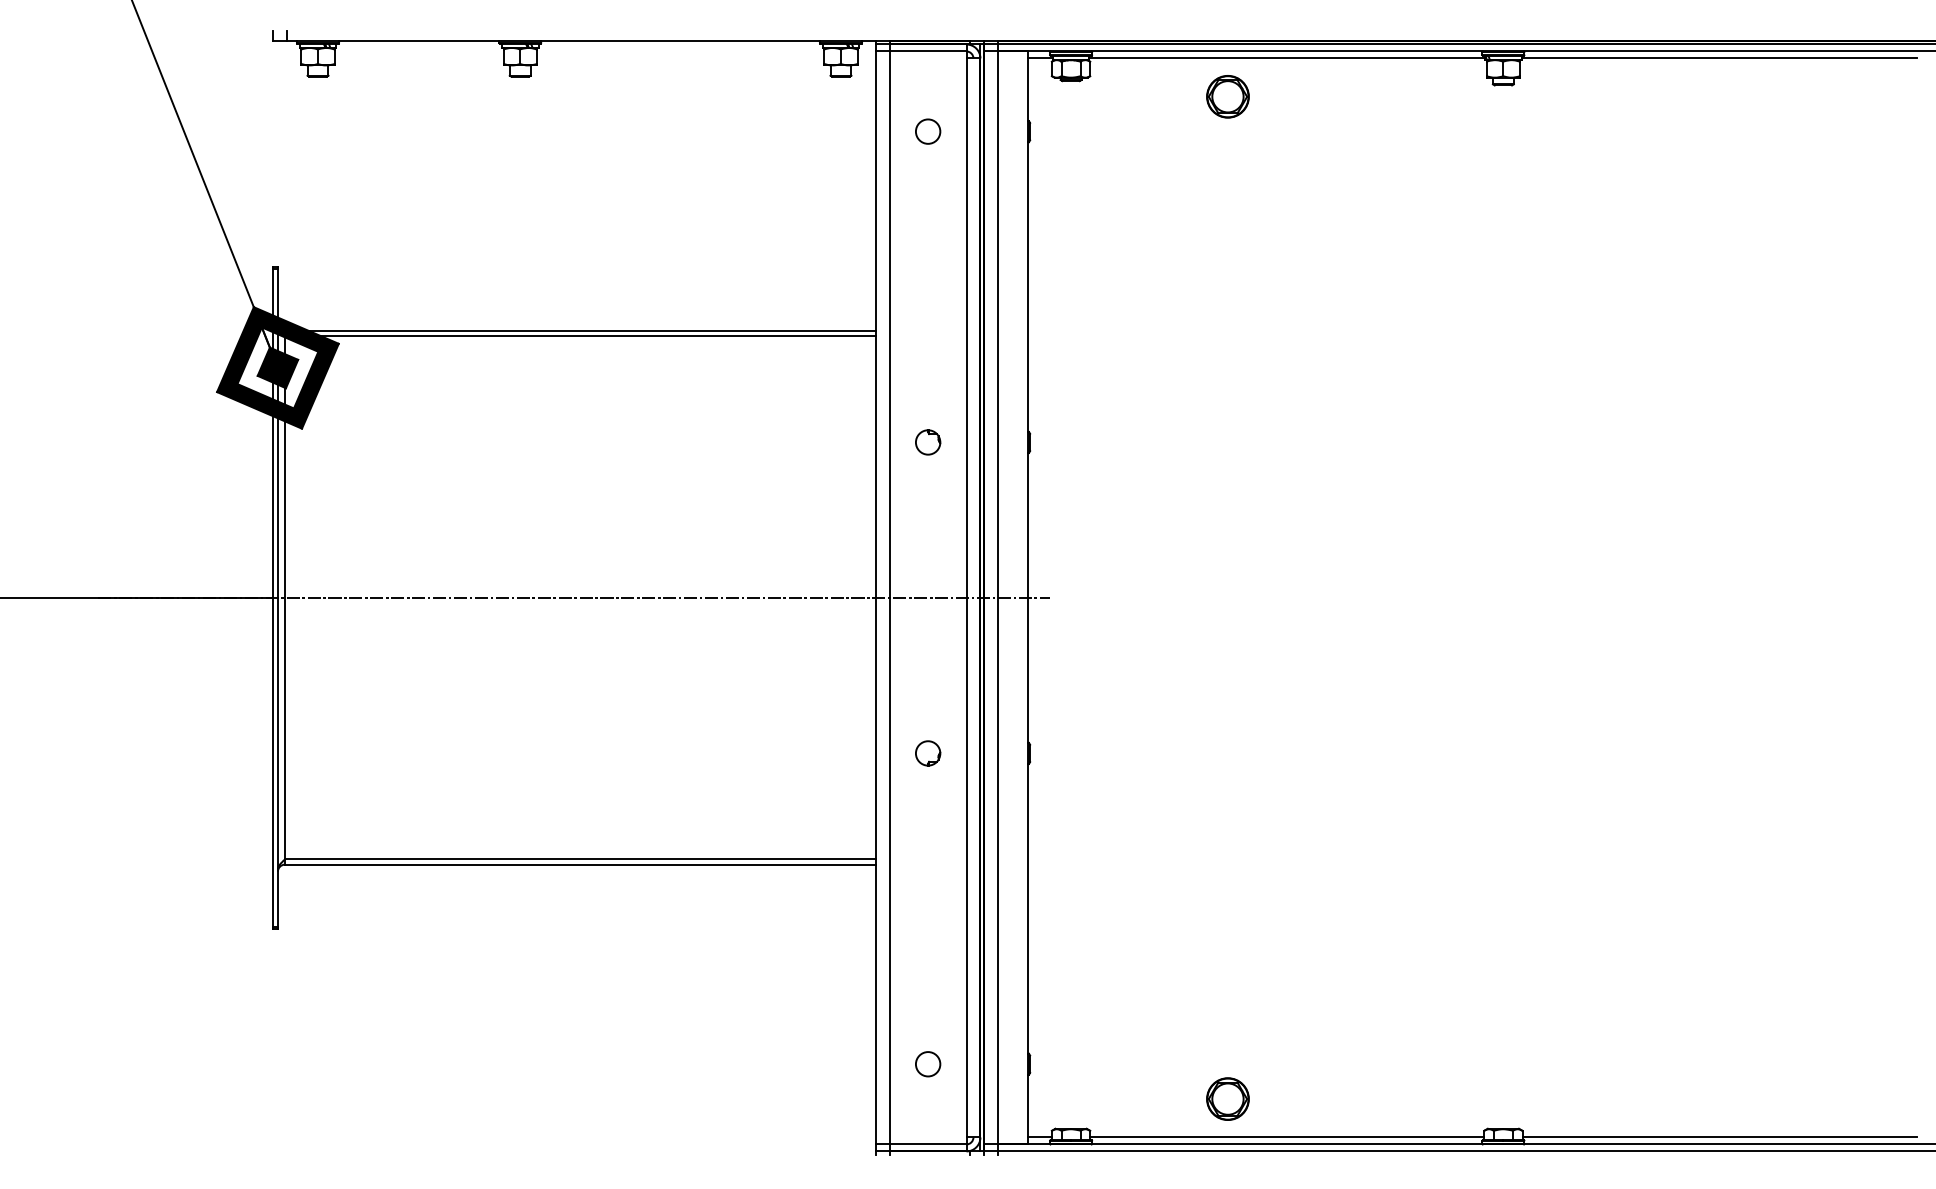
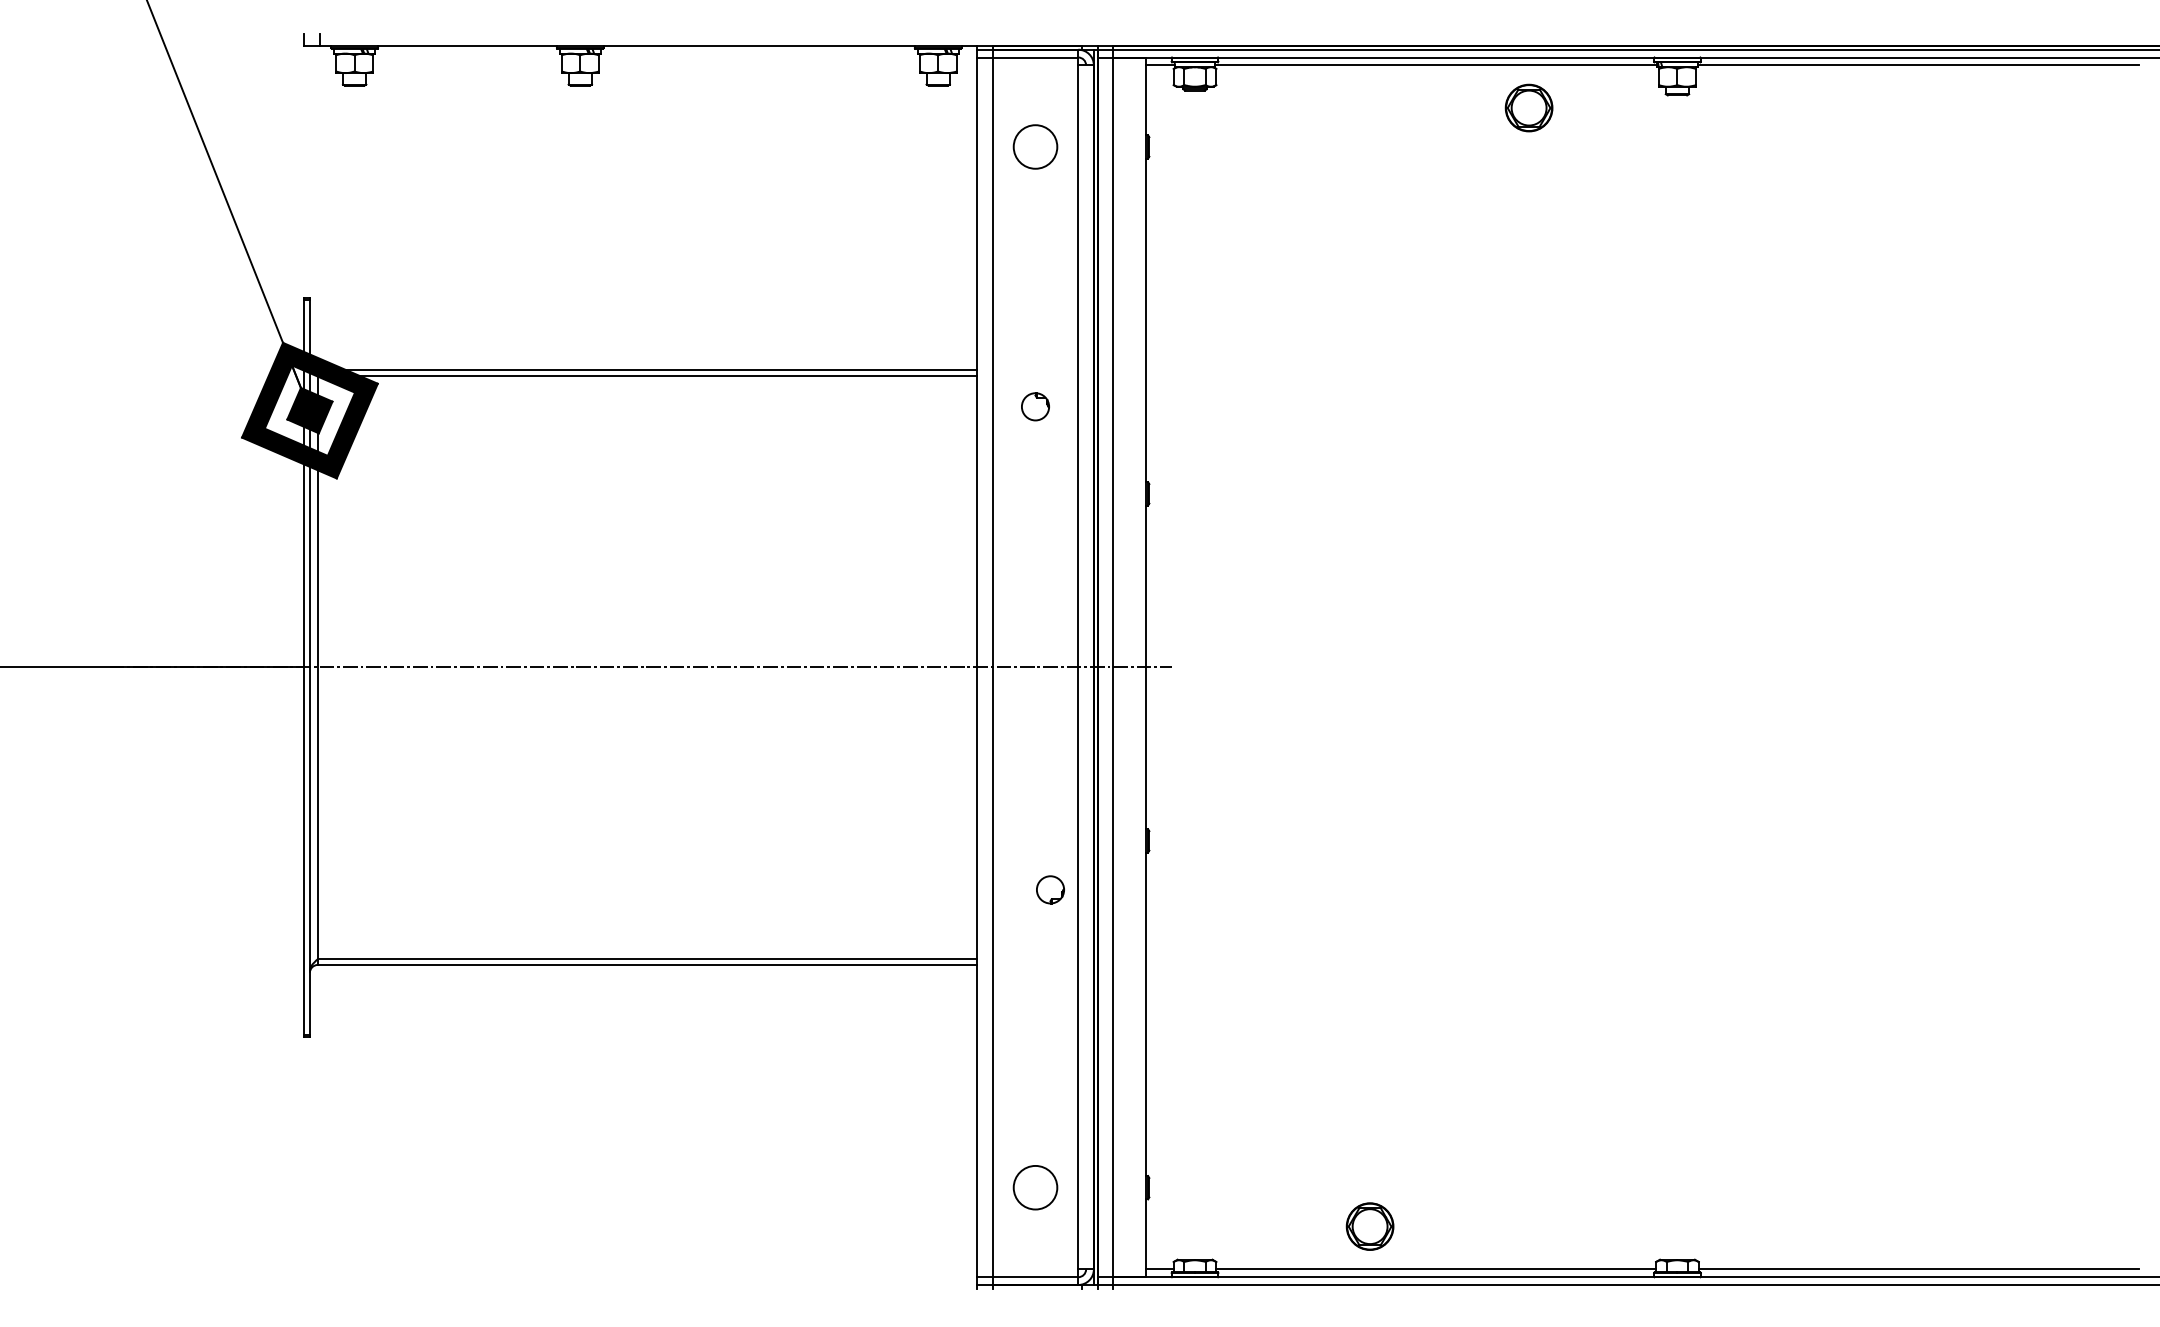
part: (1227, 96) -> (1528, 107), moved
circle: (928, 131) -> (1035, 146), size x1.6
part: (928, 442) -> (1035, 406), moved
part: (928, 753) -> (1050, 889), moved
circle: (928, 1064) -> (1035, 1187), size x1.6

